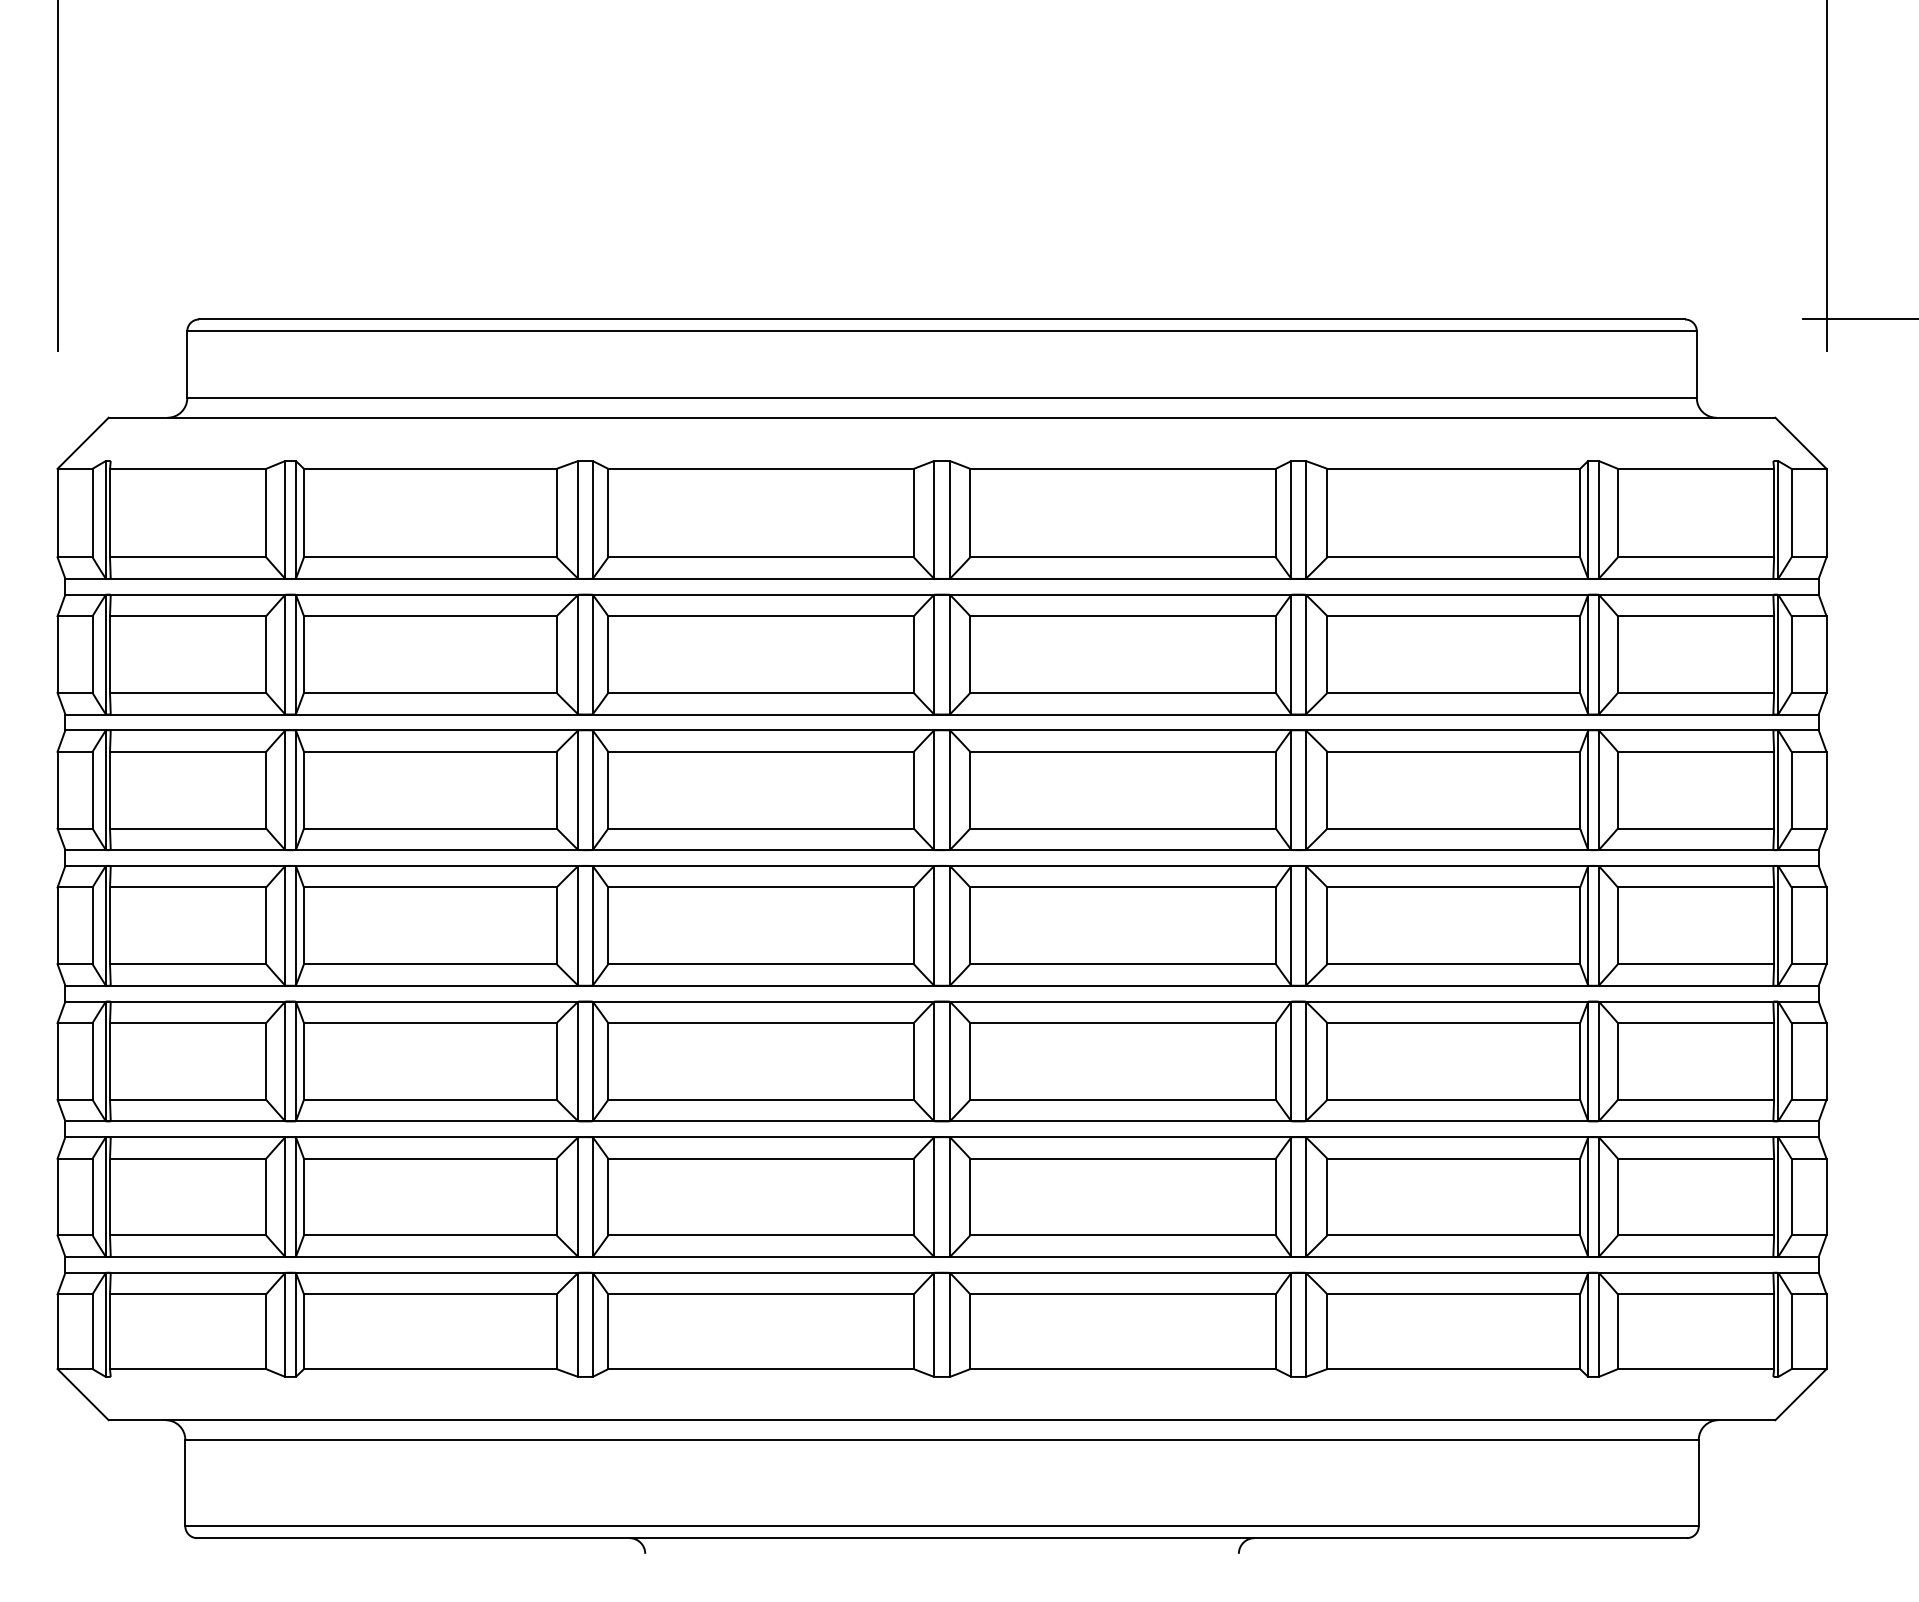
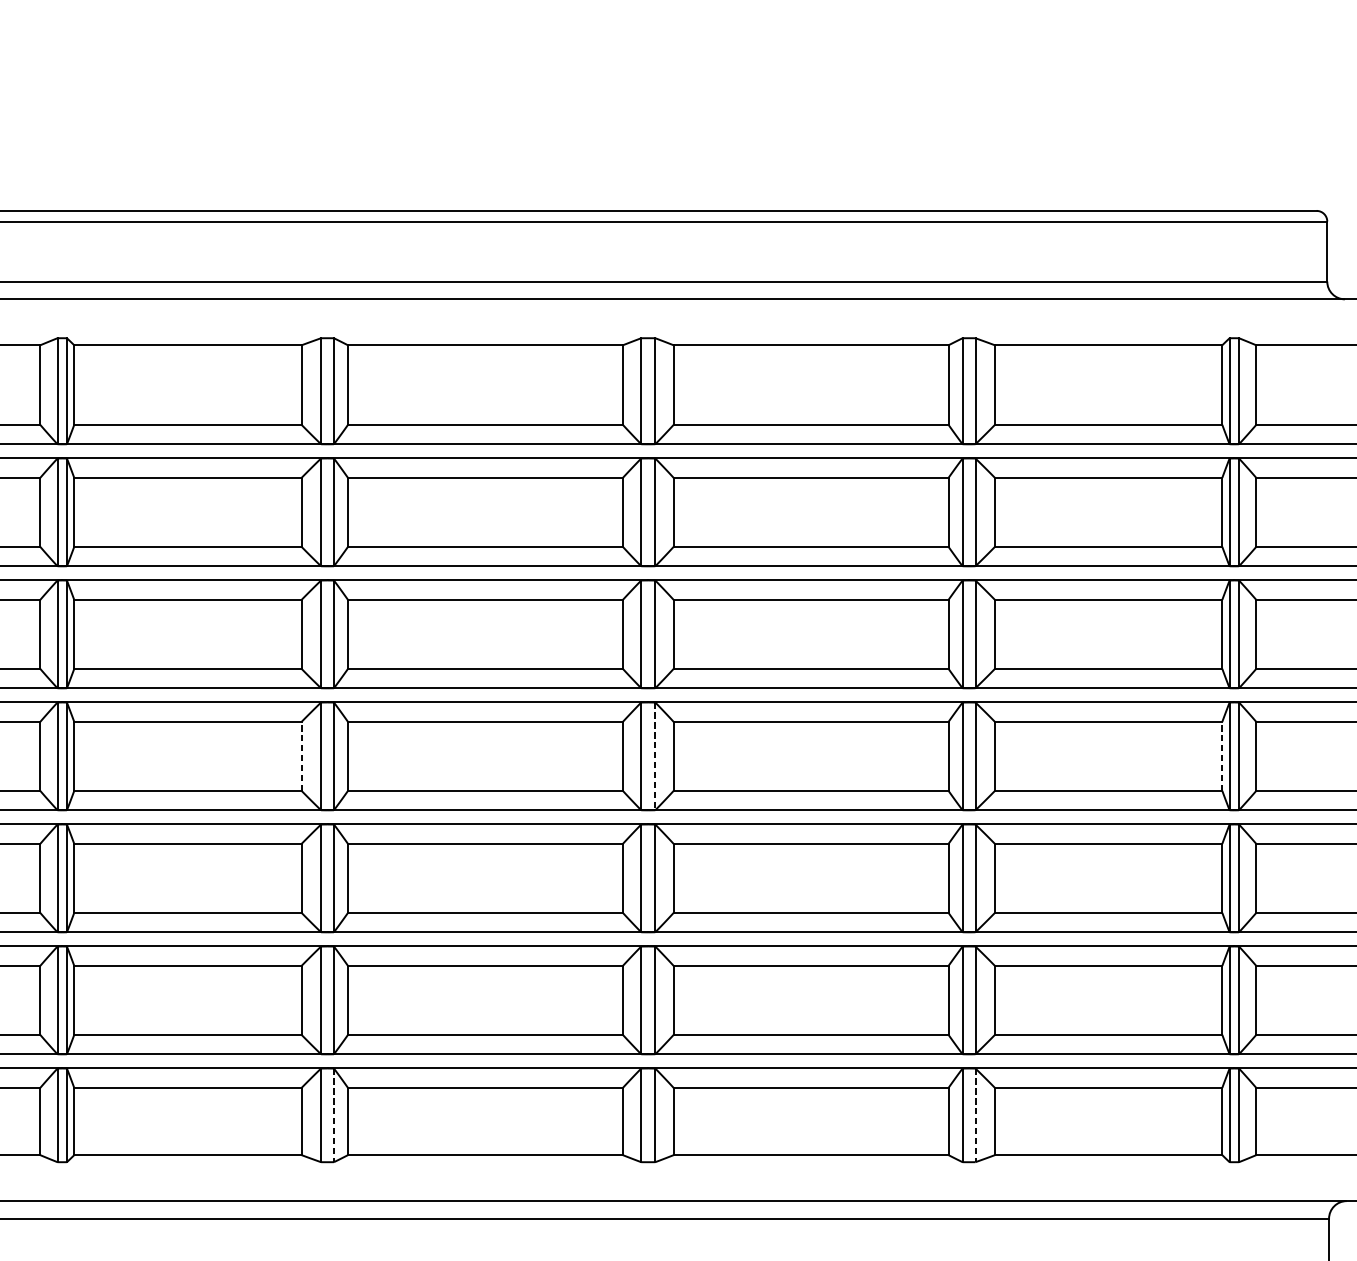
line: (556, 925) -> (301, 756), solid -> dashed
line: (949, 925) -> (654, 756), solid -> dashed
line: (1580, 925) -> (1222, 756), solid -> dashed
line: (592, 1325) -> (333, 1115), solid -> dashed
line: (1305, 1325) -> (975, 1115), solid -> dashed

